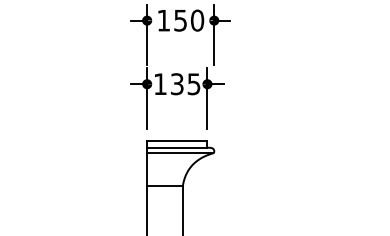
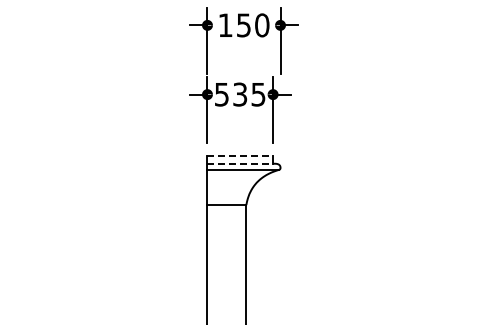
text: (160, 84) -> (221, 94), 135 -> 535
line: (177, 141) -> (240, 156), solid -> dashed
line: (177, 147) -> (240, 163), solid -> dashed

